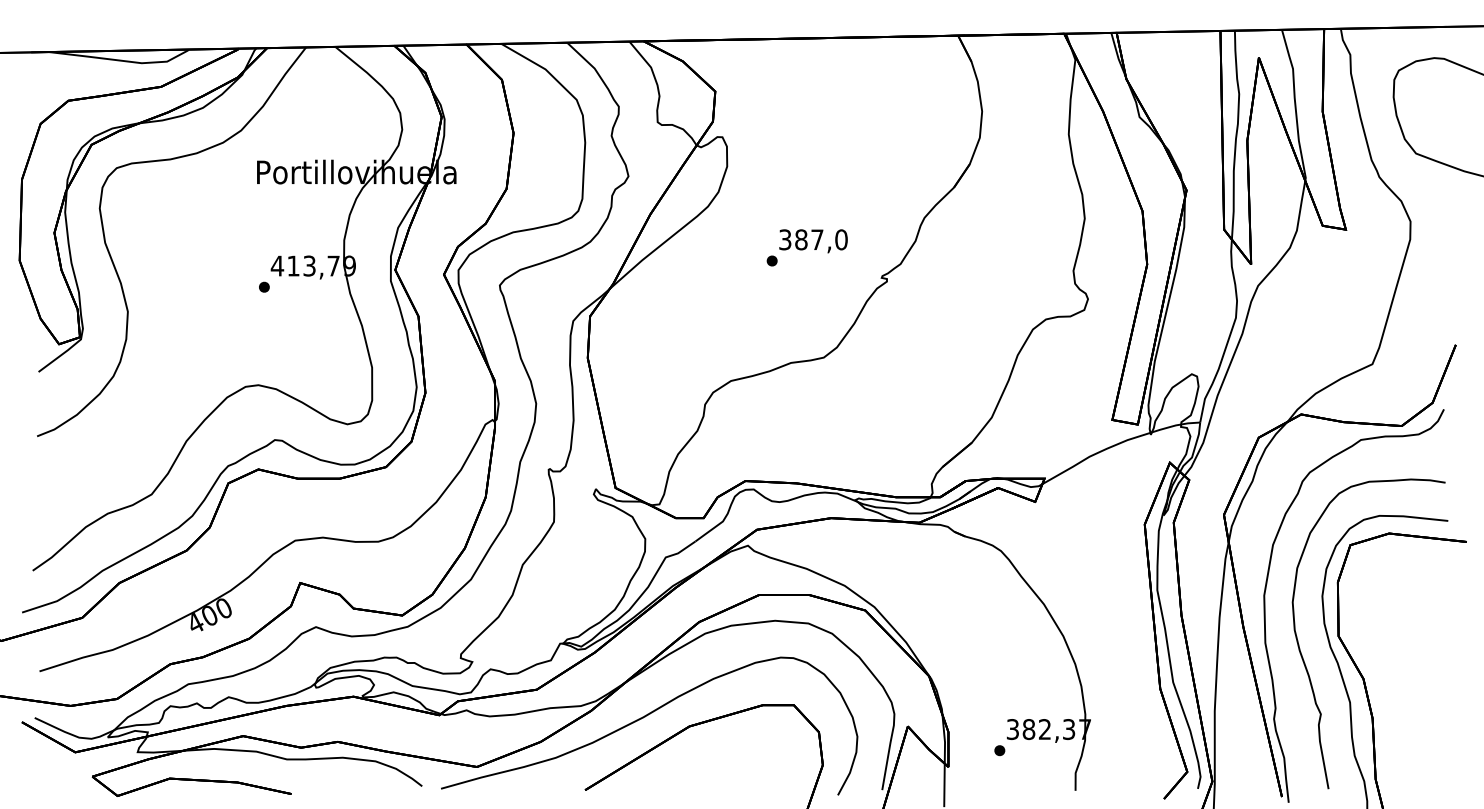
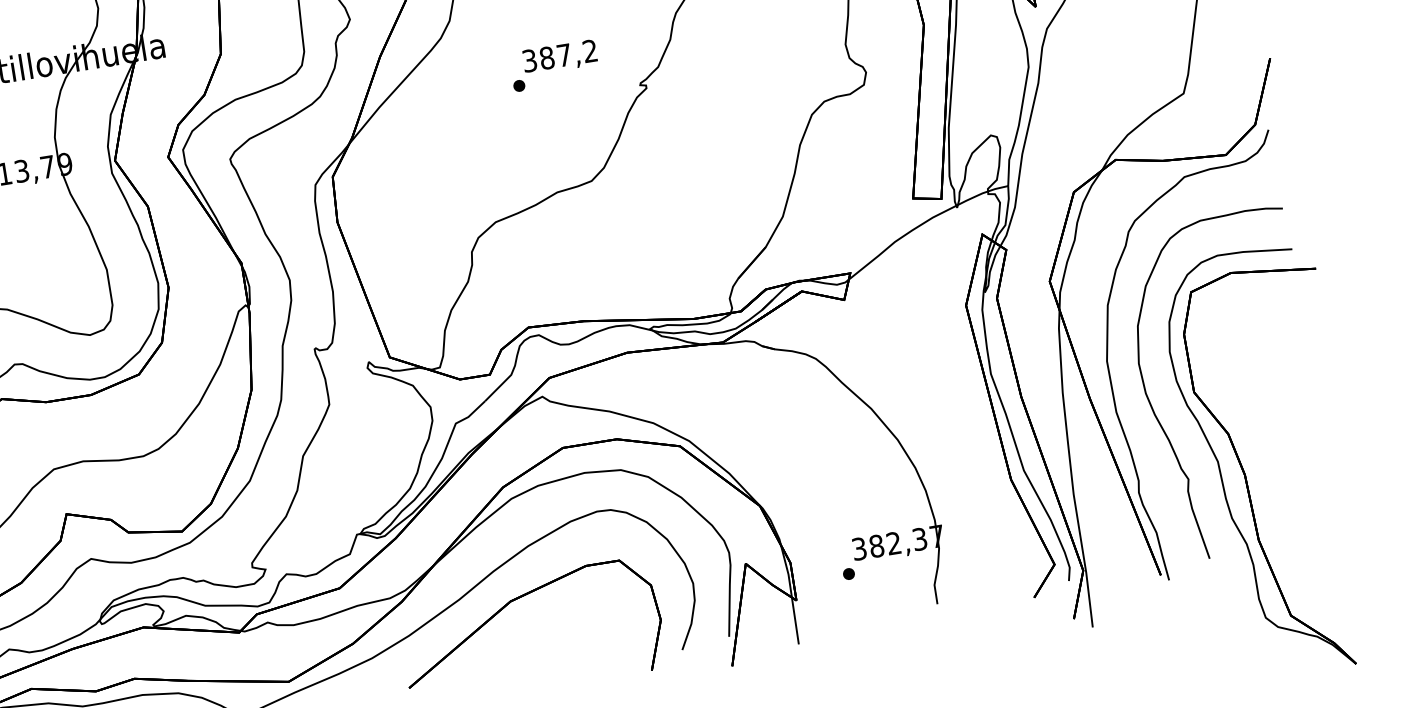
text: (841, 239) -> (590, 50), 387,0 -> 387,2

